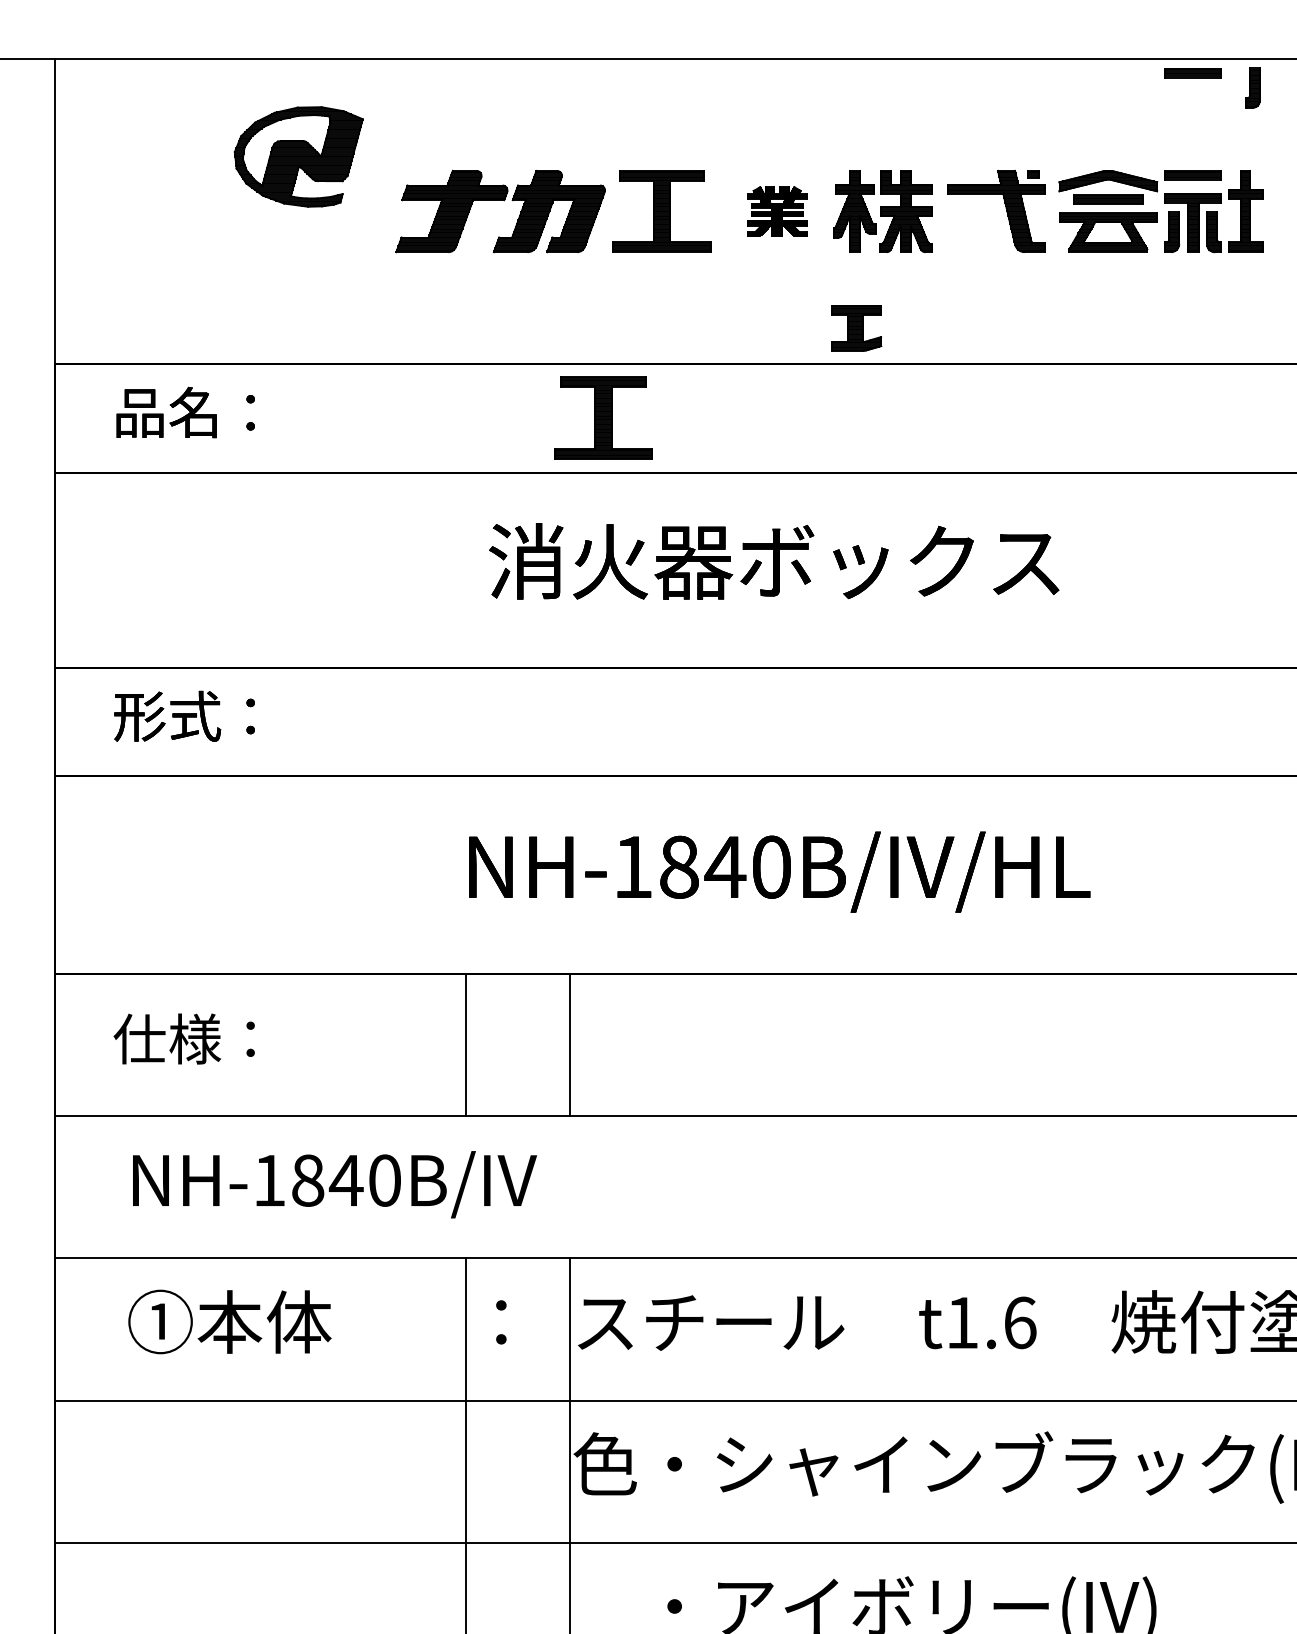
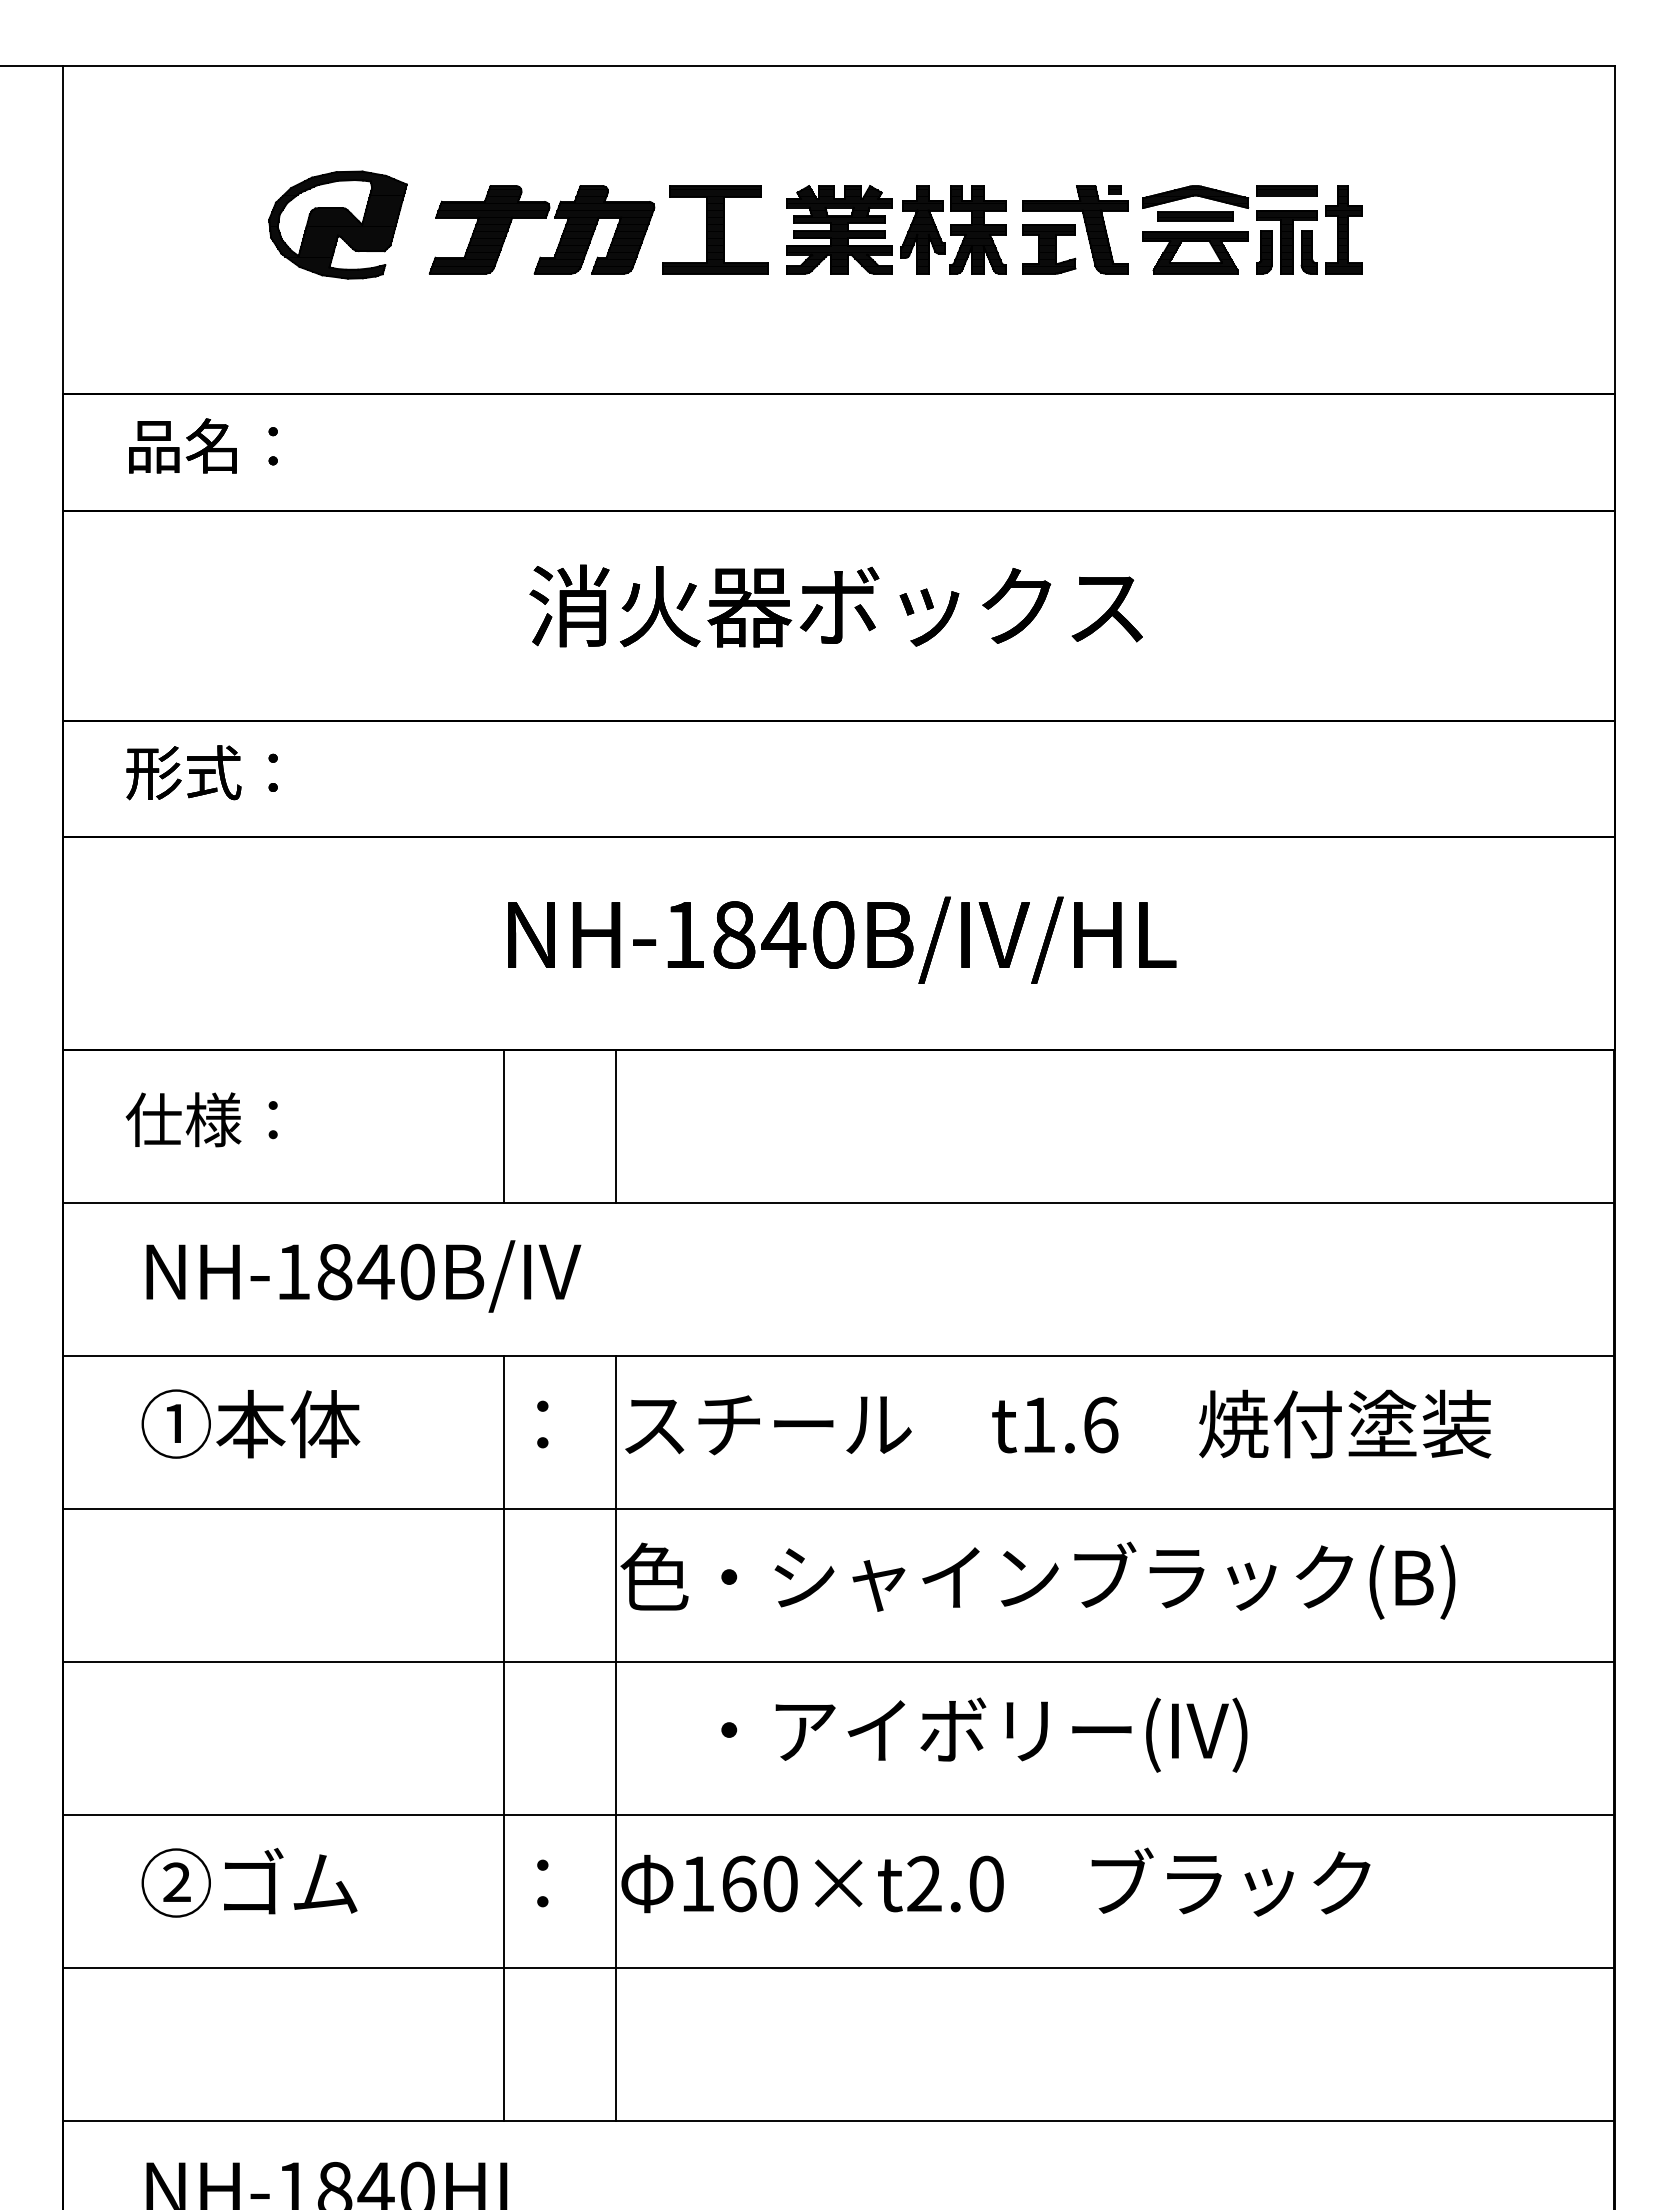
part: (1192, 72) -> (1286, 80), removed
part: (1253, 88) -> (1351, 97), removed
part: (298, 156) -> (337, 224), moved
part: (777, 211) -> (839, 229), size x1.67
part: (857, 328) -> (1049, 249), moved
part: (603, 417) -> (652, 451), removed

